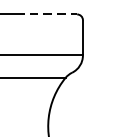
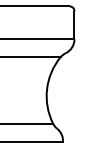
line: (46, 14) -> (45, 6), dashed -> solid

